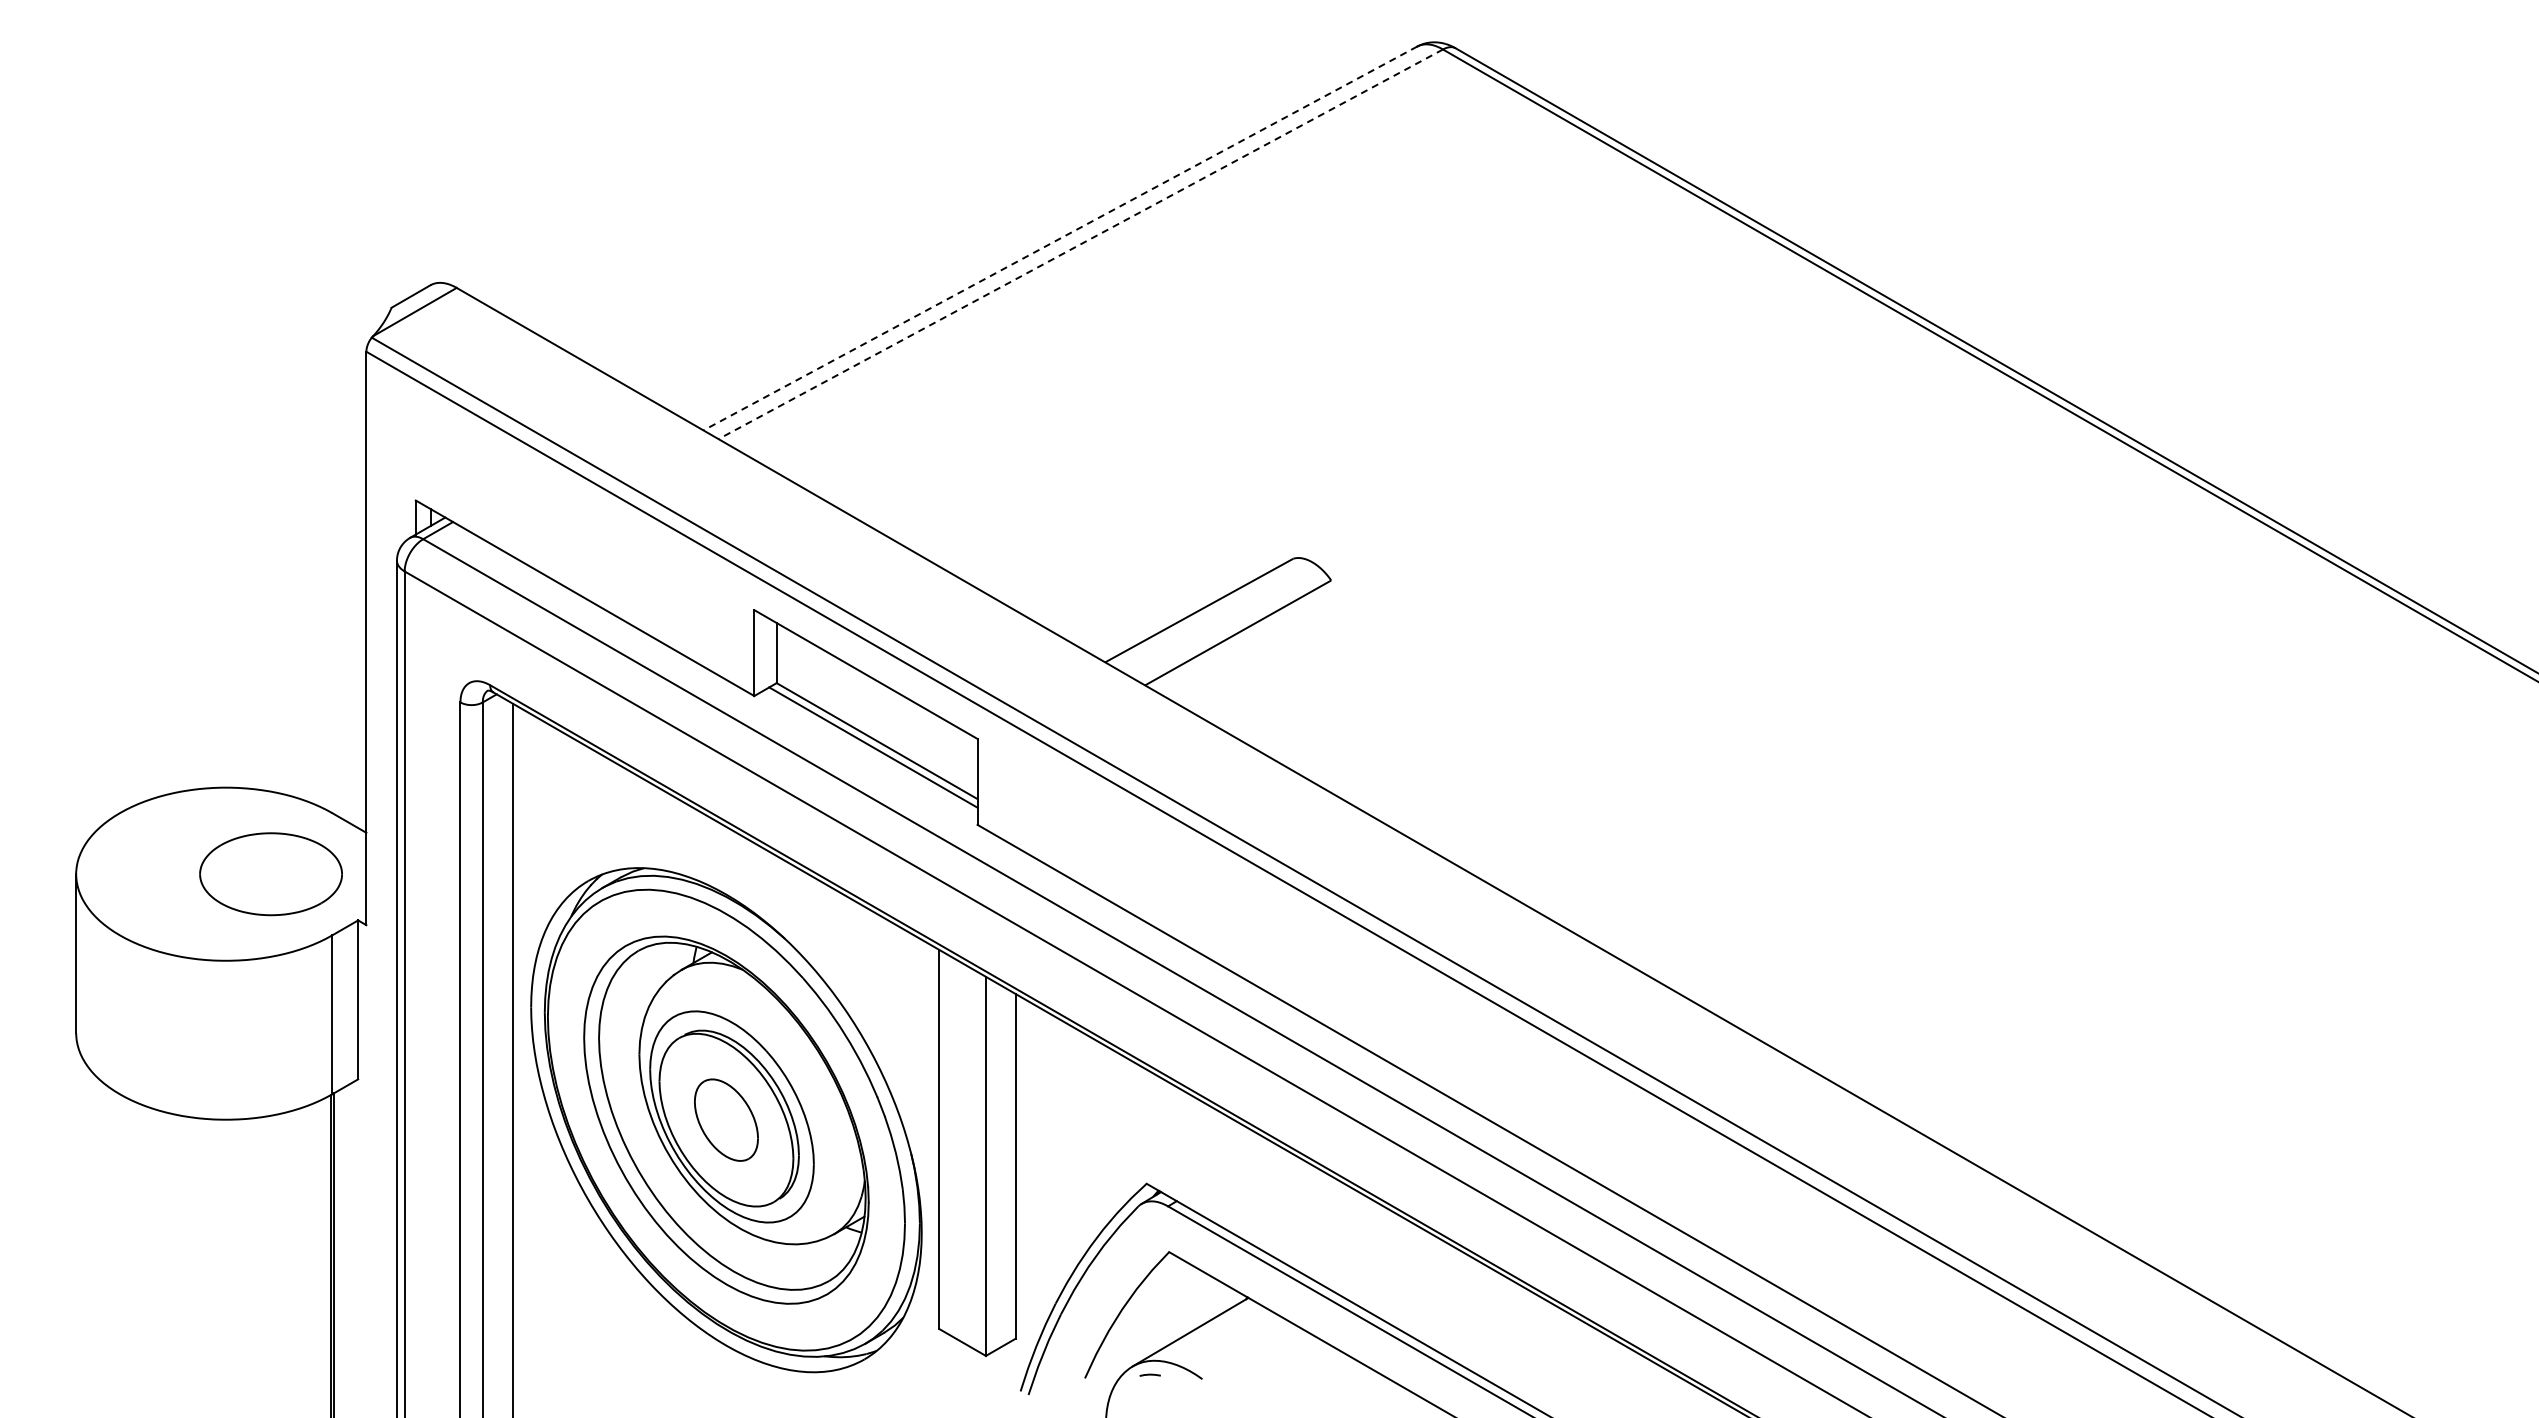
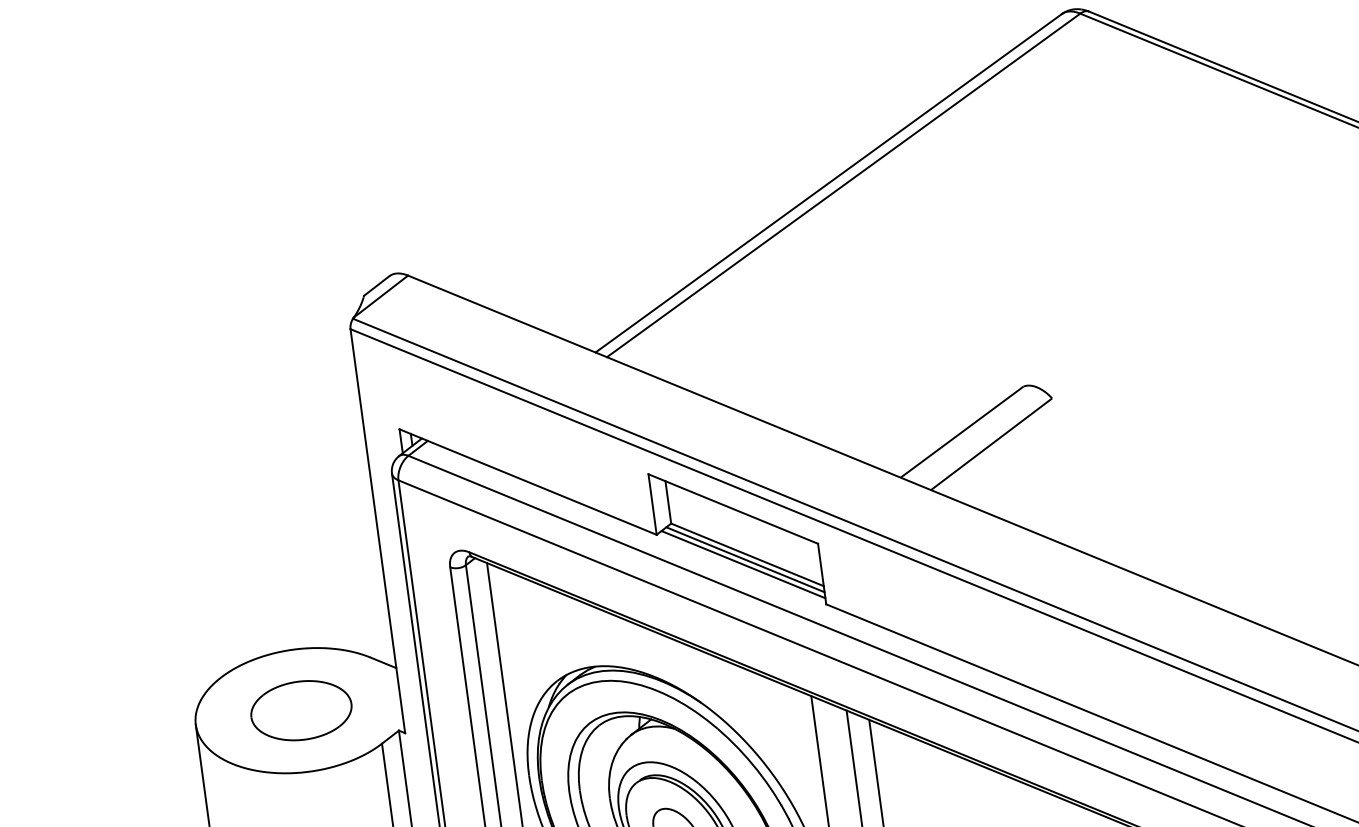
line: (1059, 238) -> (828, 183), dashed -> solid
line: (1080, 244) -> (843, 185), dashed -> solid
line: (869, 753) -> (743, 564), added
part: (270, 874) -> (301, 710), moved

